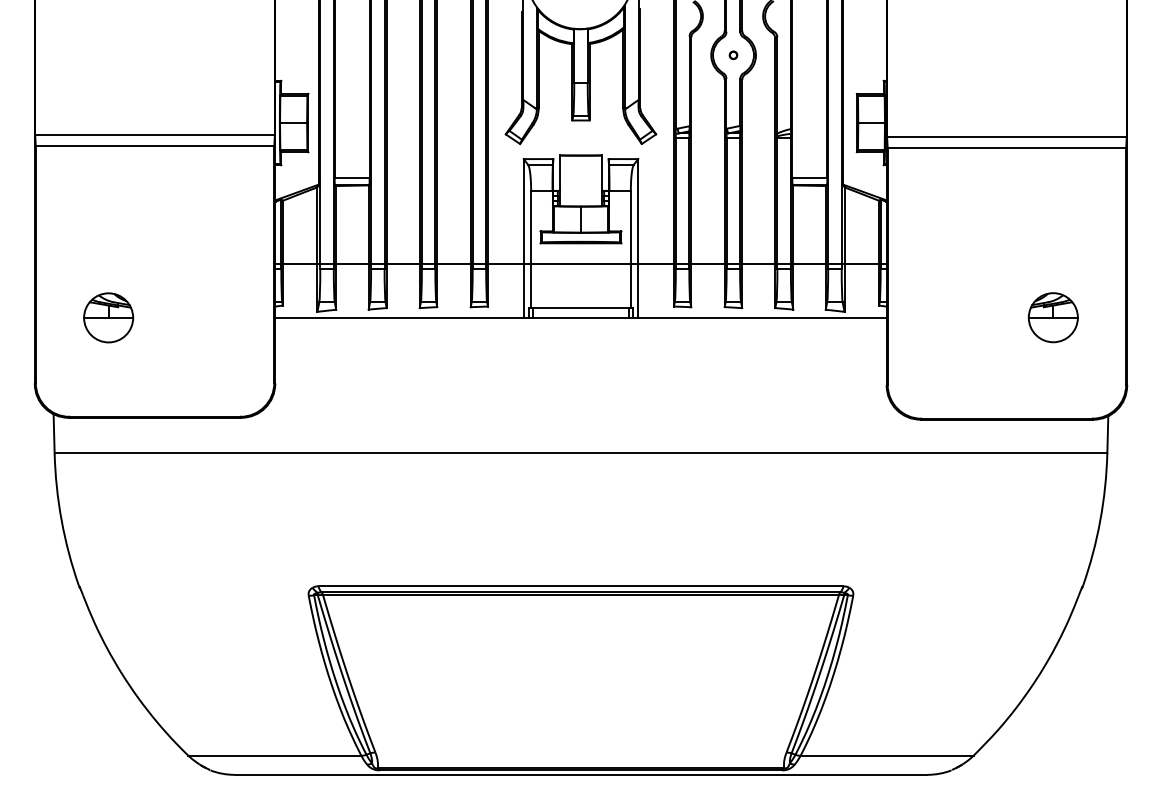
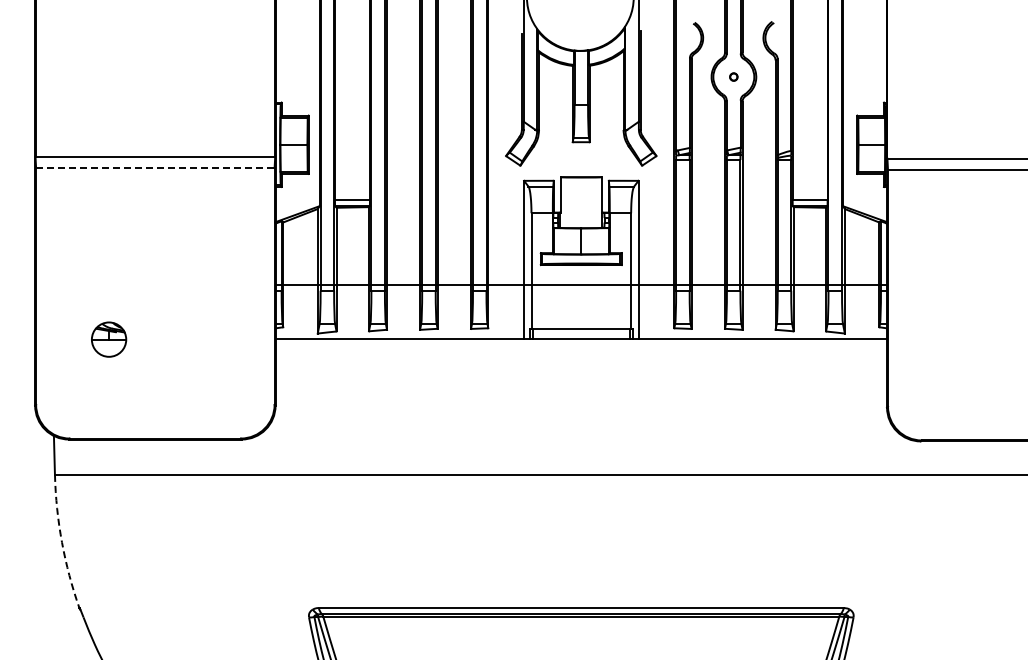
line: (155, 146) -> (155, 168), solid -> dashed
part: (108, 317) -> (108, 339), size x0.7
arc: (61, 520) -> (61, 542), solid -> dashed

